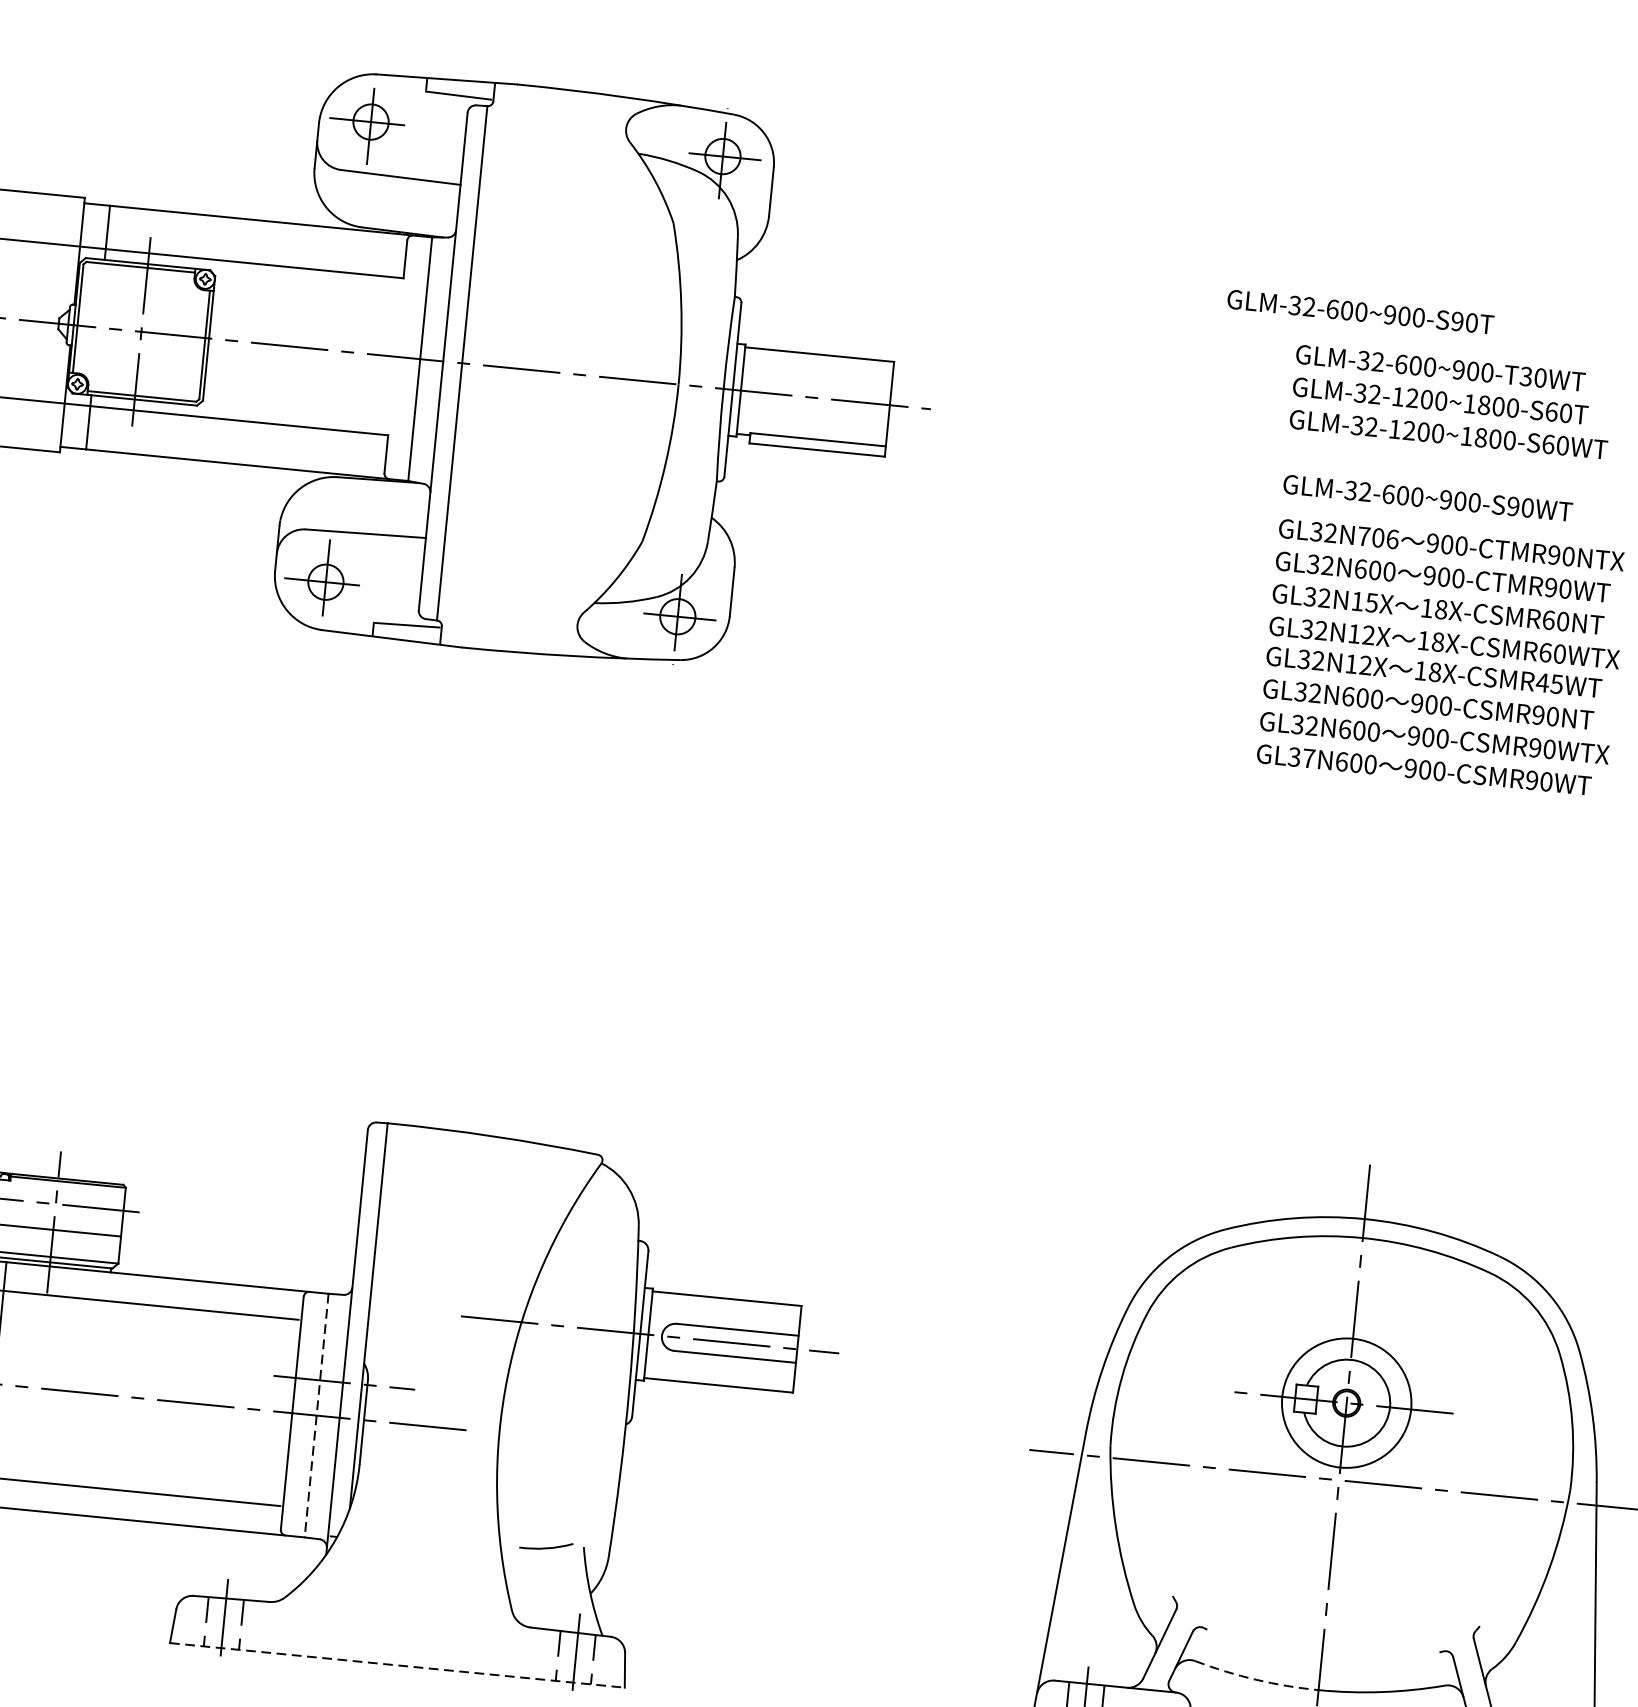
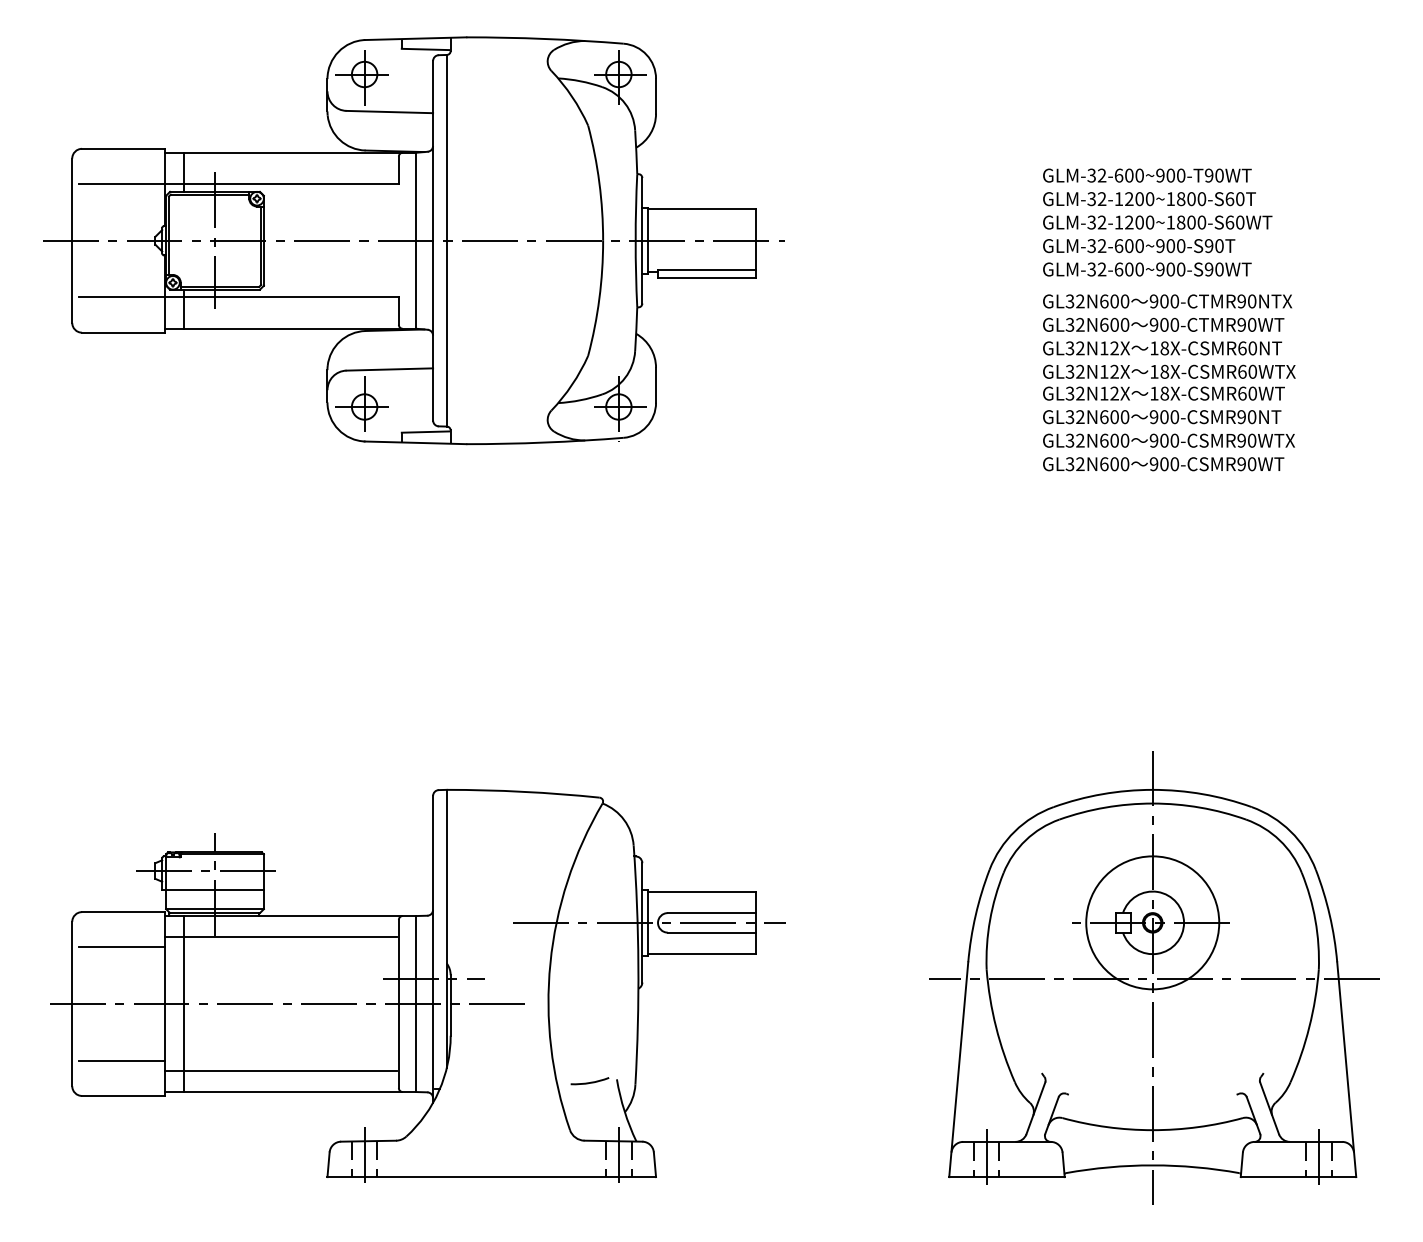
text: (1361, 312) -> (1139, 246), moved
text: (1525, 376) -> (1208, 175), GLM-32-600~900-T30WT -> GLM-32-600~900-T90WT
text: (1378, 537) -> (1114, 301), GL32N706 -> GL32N600
text: (1371, 603) -> (1114, 348), GL32N15X -> GL32N12X
text: (1548, 683) -> (1246, 393), 18X-CSMR45WT -> 18X-CSMR60WT
text: (1309, 757) -> (1080, 463), GL37N600 -> GL32N600
circle: (1346, 1402) -> (1152, 922), size x1.43
line: (316, 1416) -> (416, 1004), dashed -> solid
line: (398, 1666) -> (492, 1177), dashed -> solid
arc: (1256, 1680) -> (1107, 1127), dashed -> solid

